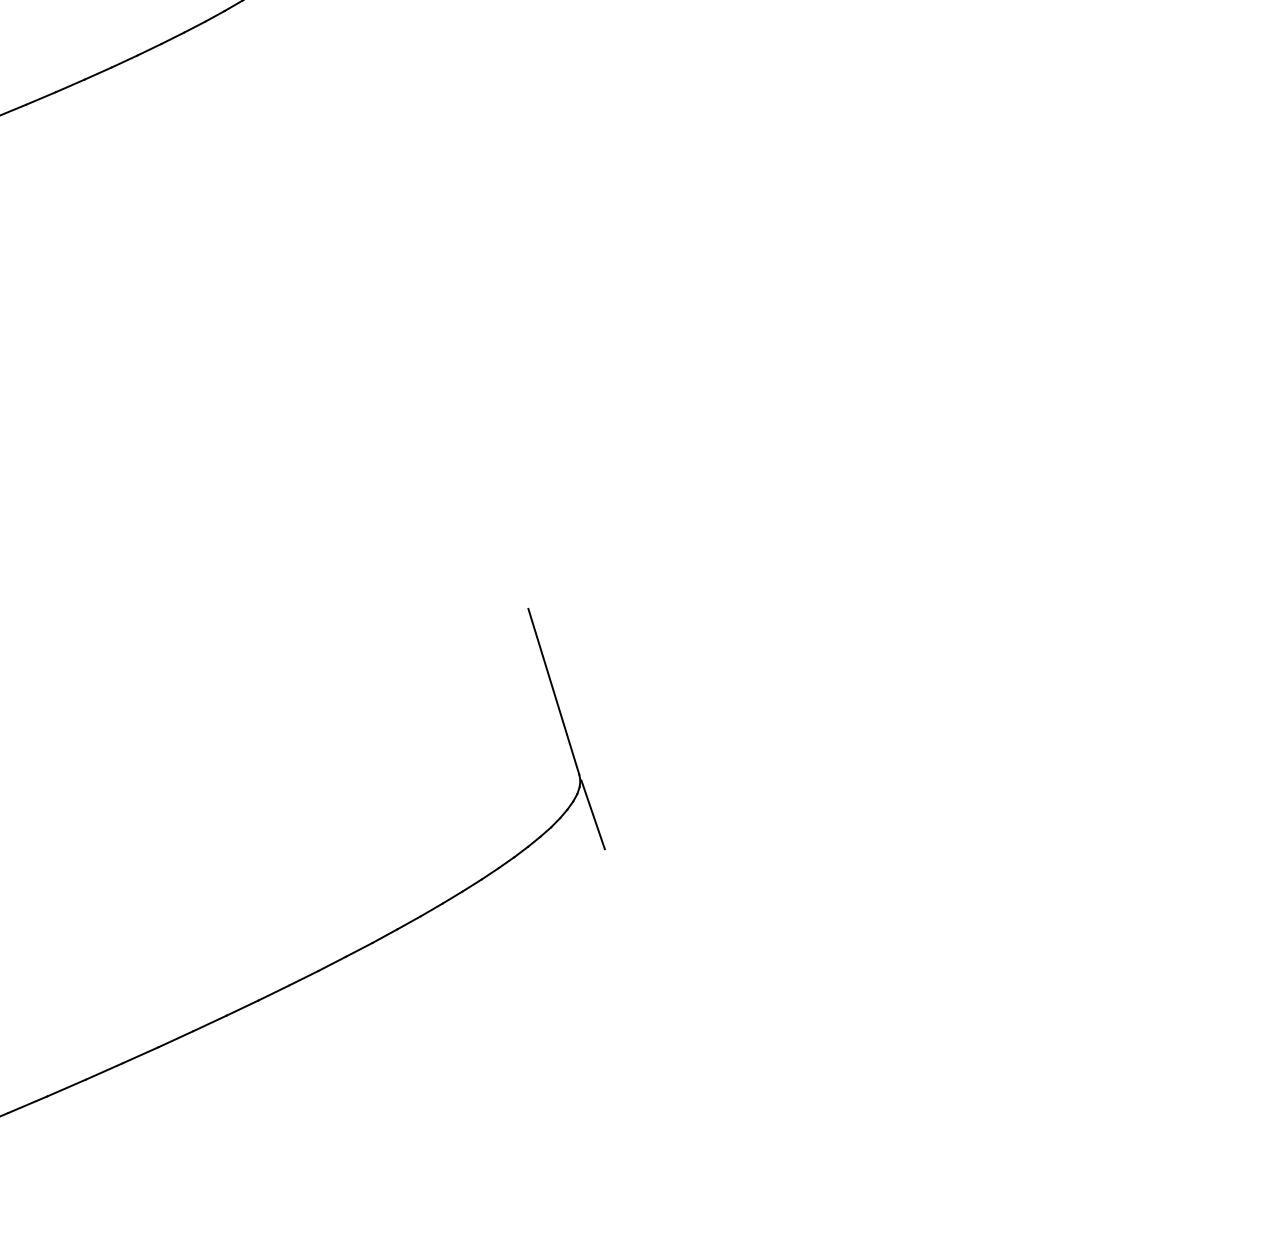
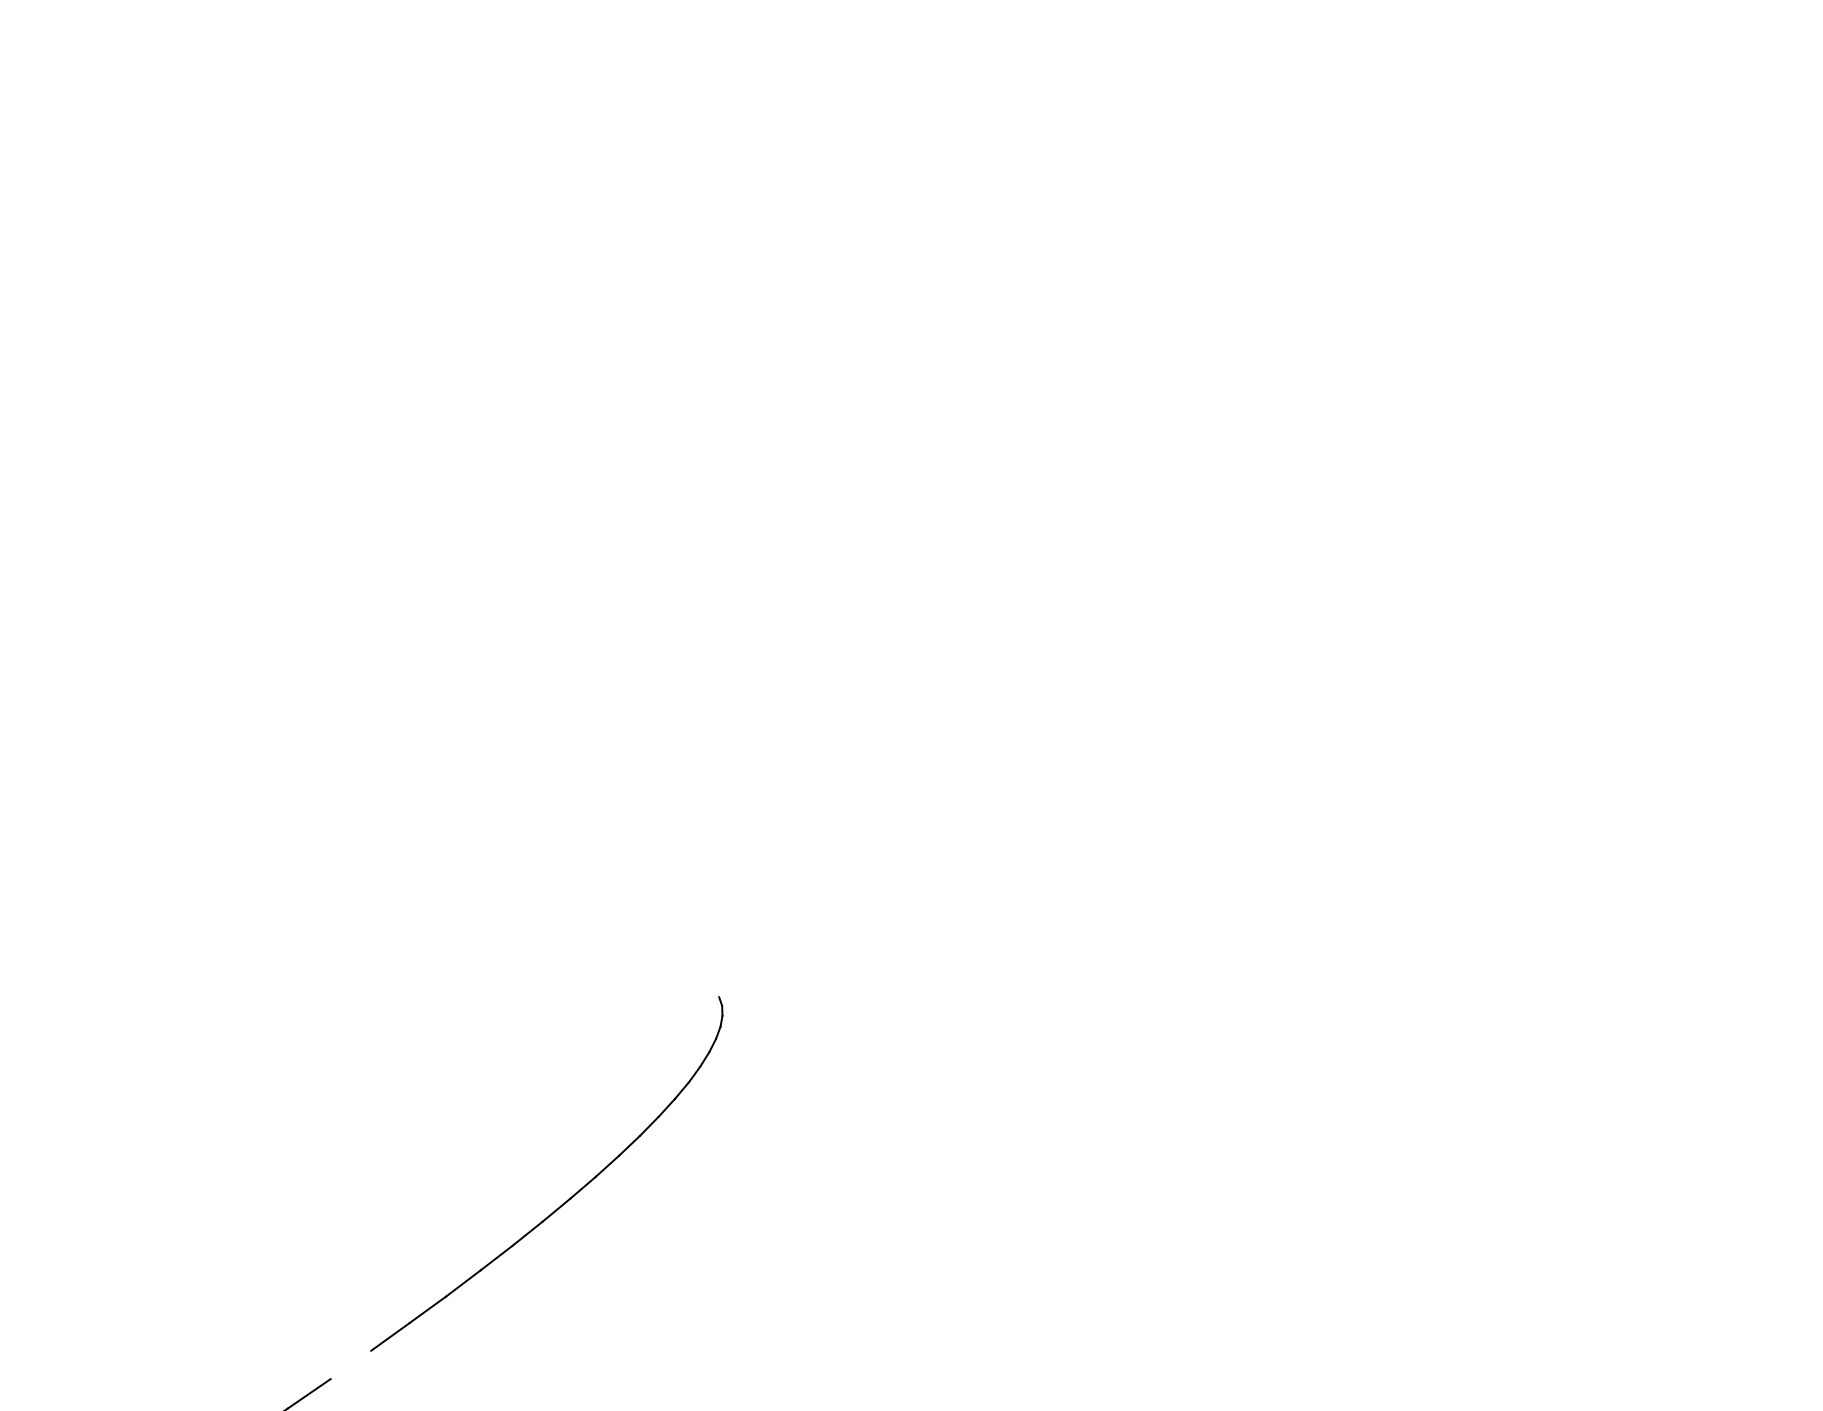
line: (553, 691) -> (661, 878), removed
line: (592, 814) -> (747, 1054), removed
line: (303, 978) -> (350, 1365), removed

